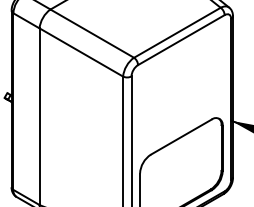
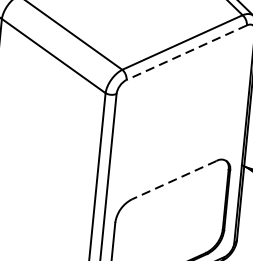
line: (181, 40) -> (186, 53), solid -> dashed
line: (180, 137) -> (173, 180), solid -> dashed

